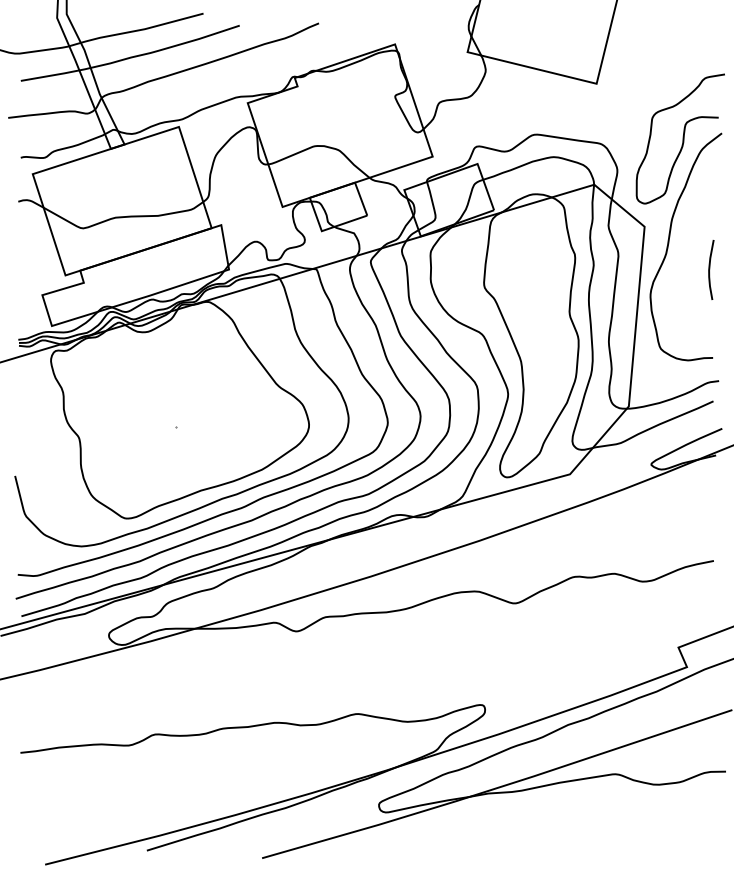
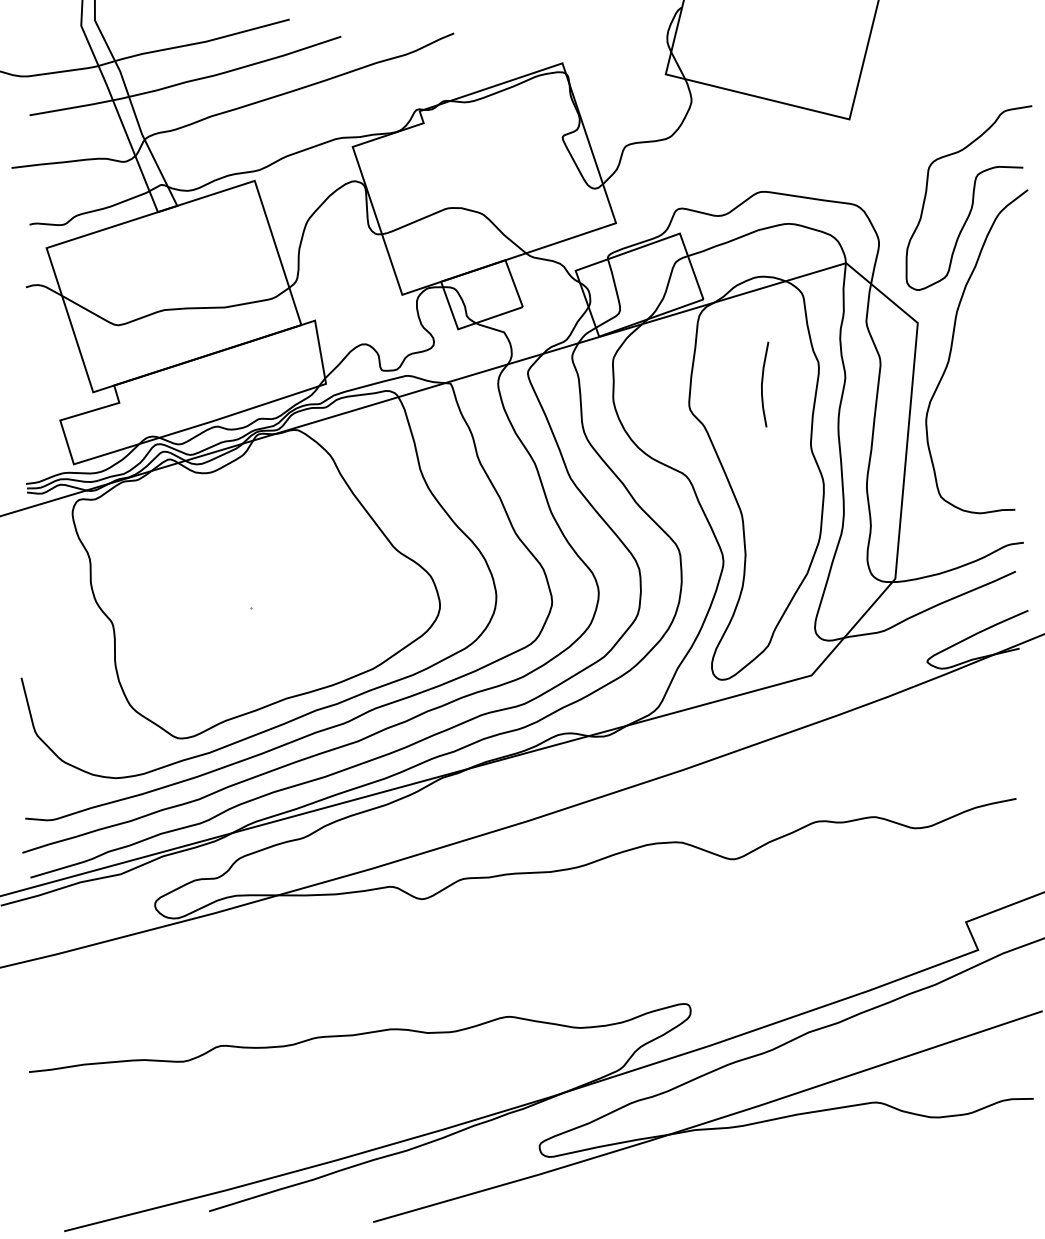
curve: (710, 269) -> (763, 383), moved

